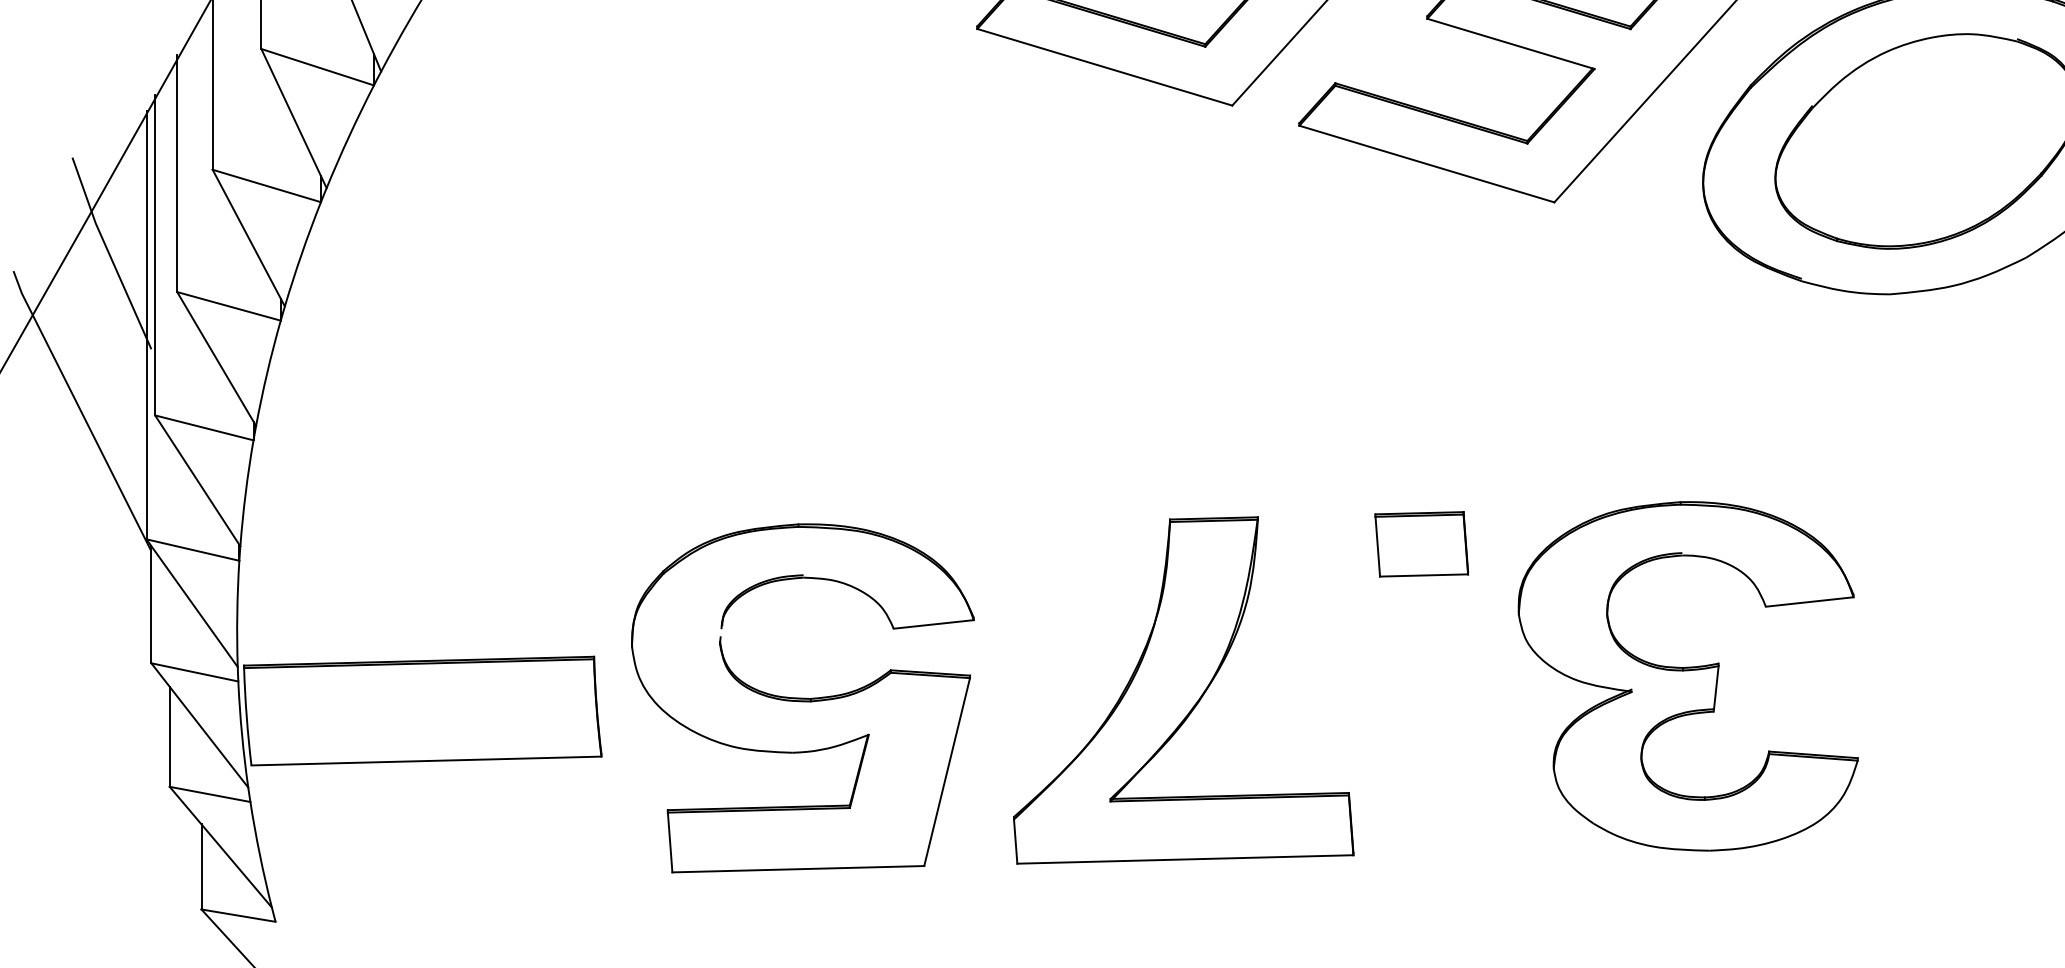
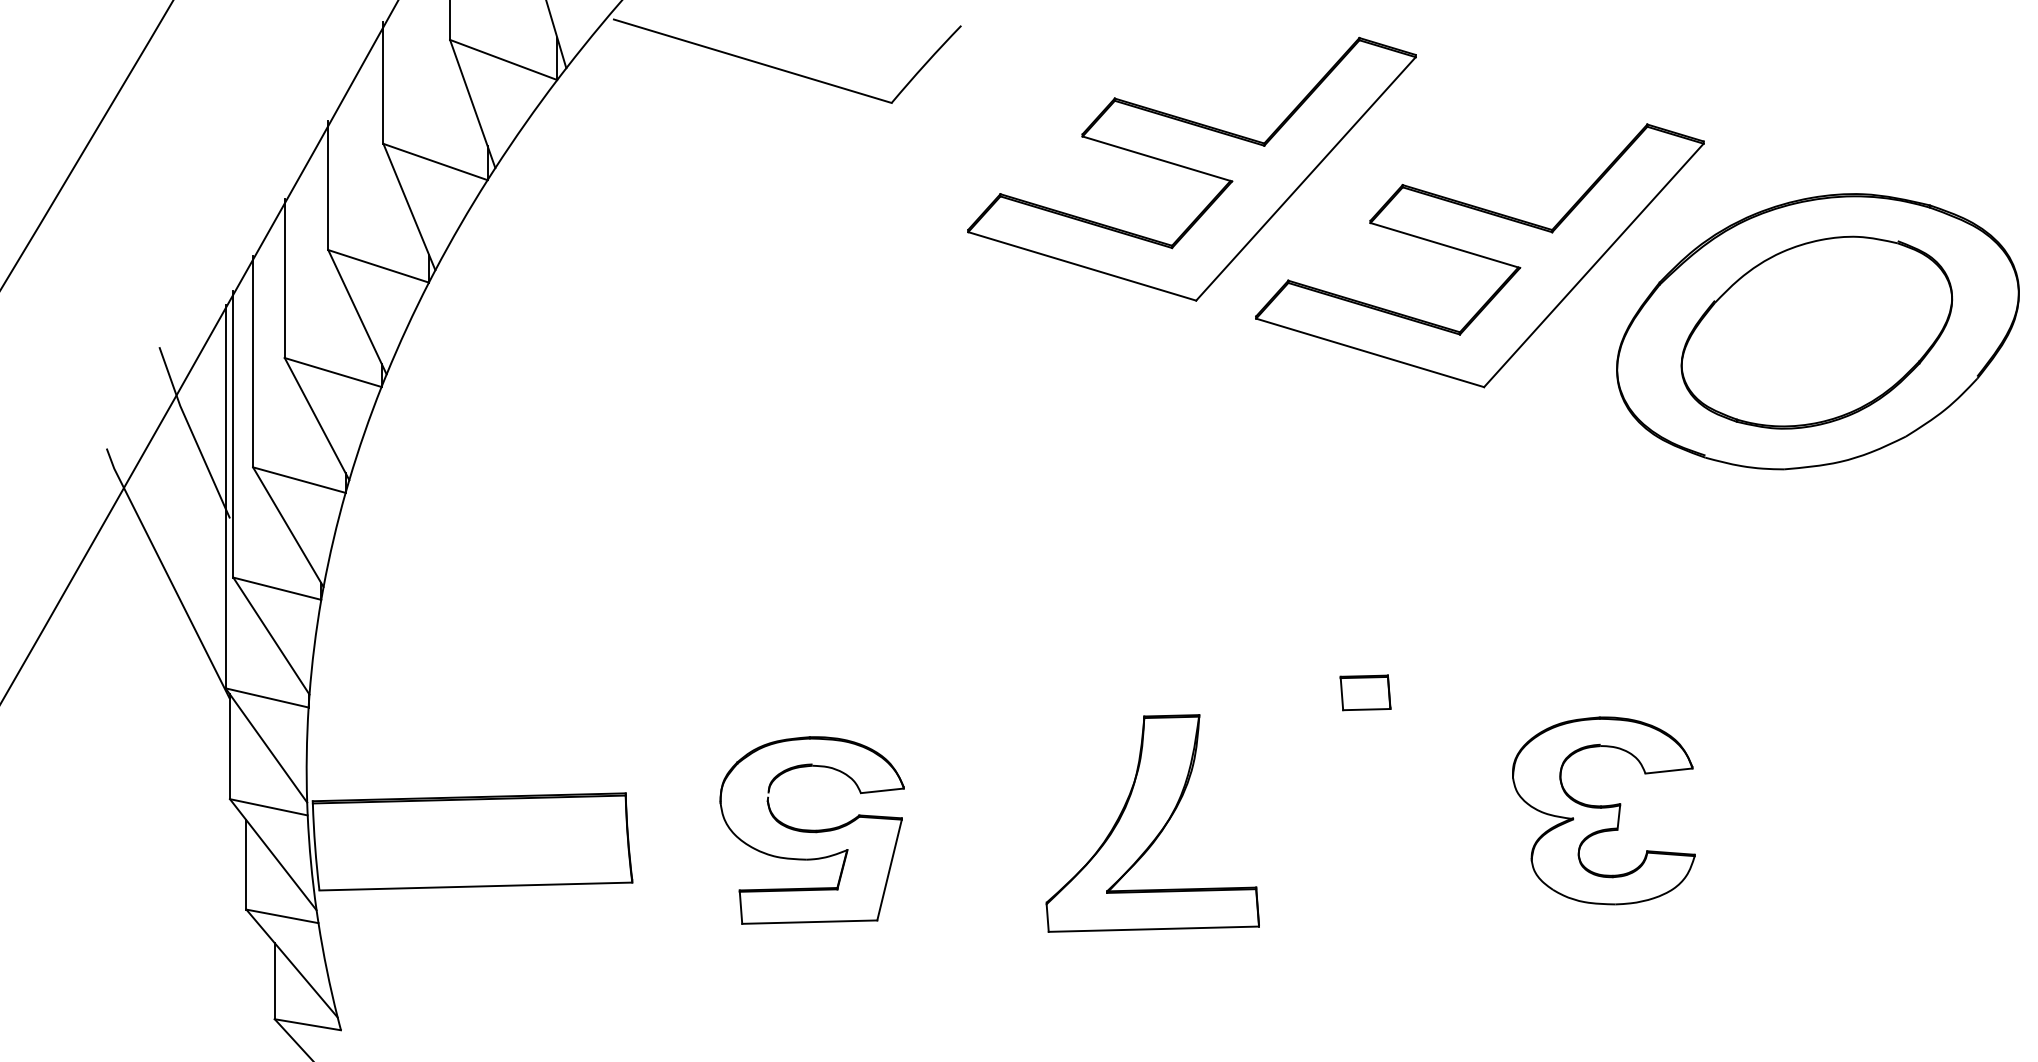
part: (1421, 543) -> (1365, 692), size x0.6
part: (1687, 675) -> (1603, 810), size x0.6
part: (1183, 690) -> (1152, 823), size x0.7
part: (801, 698) -> (811, 830), size x0.6

